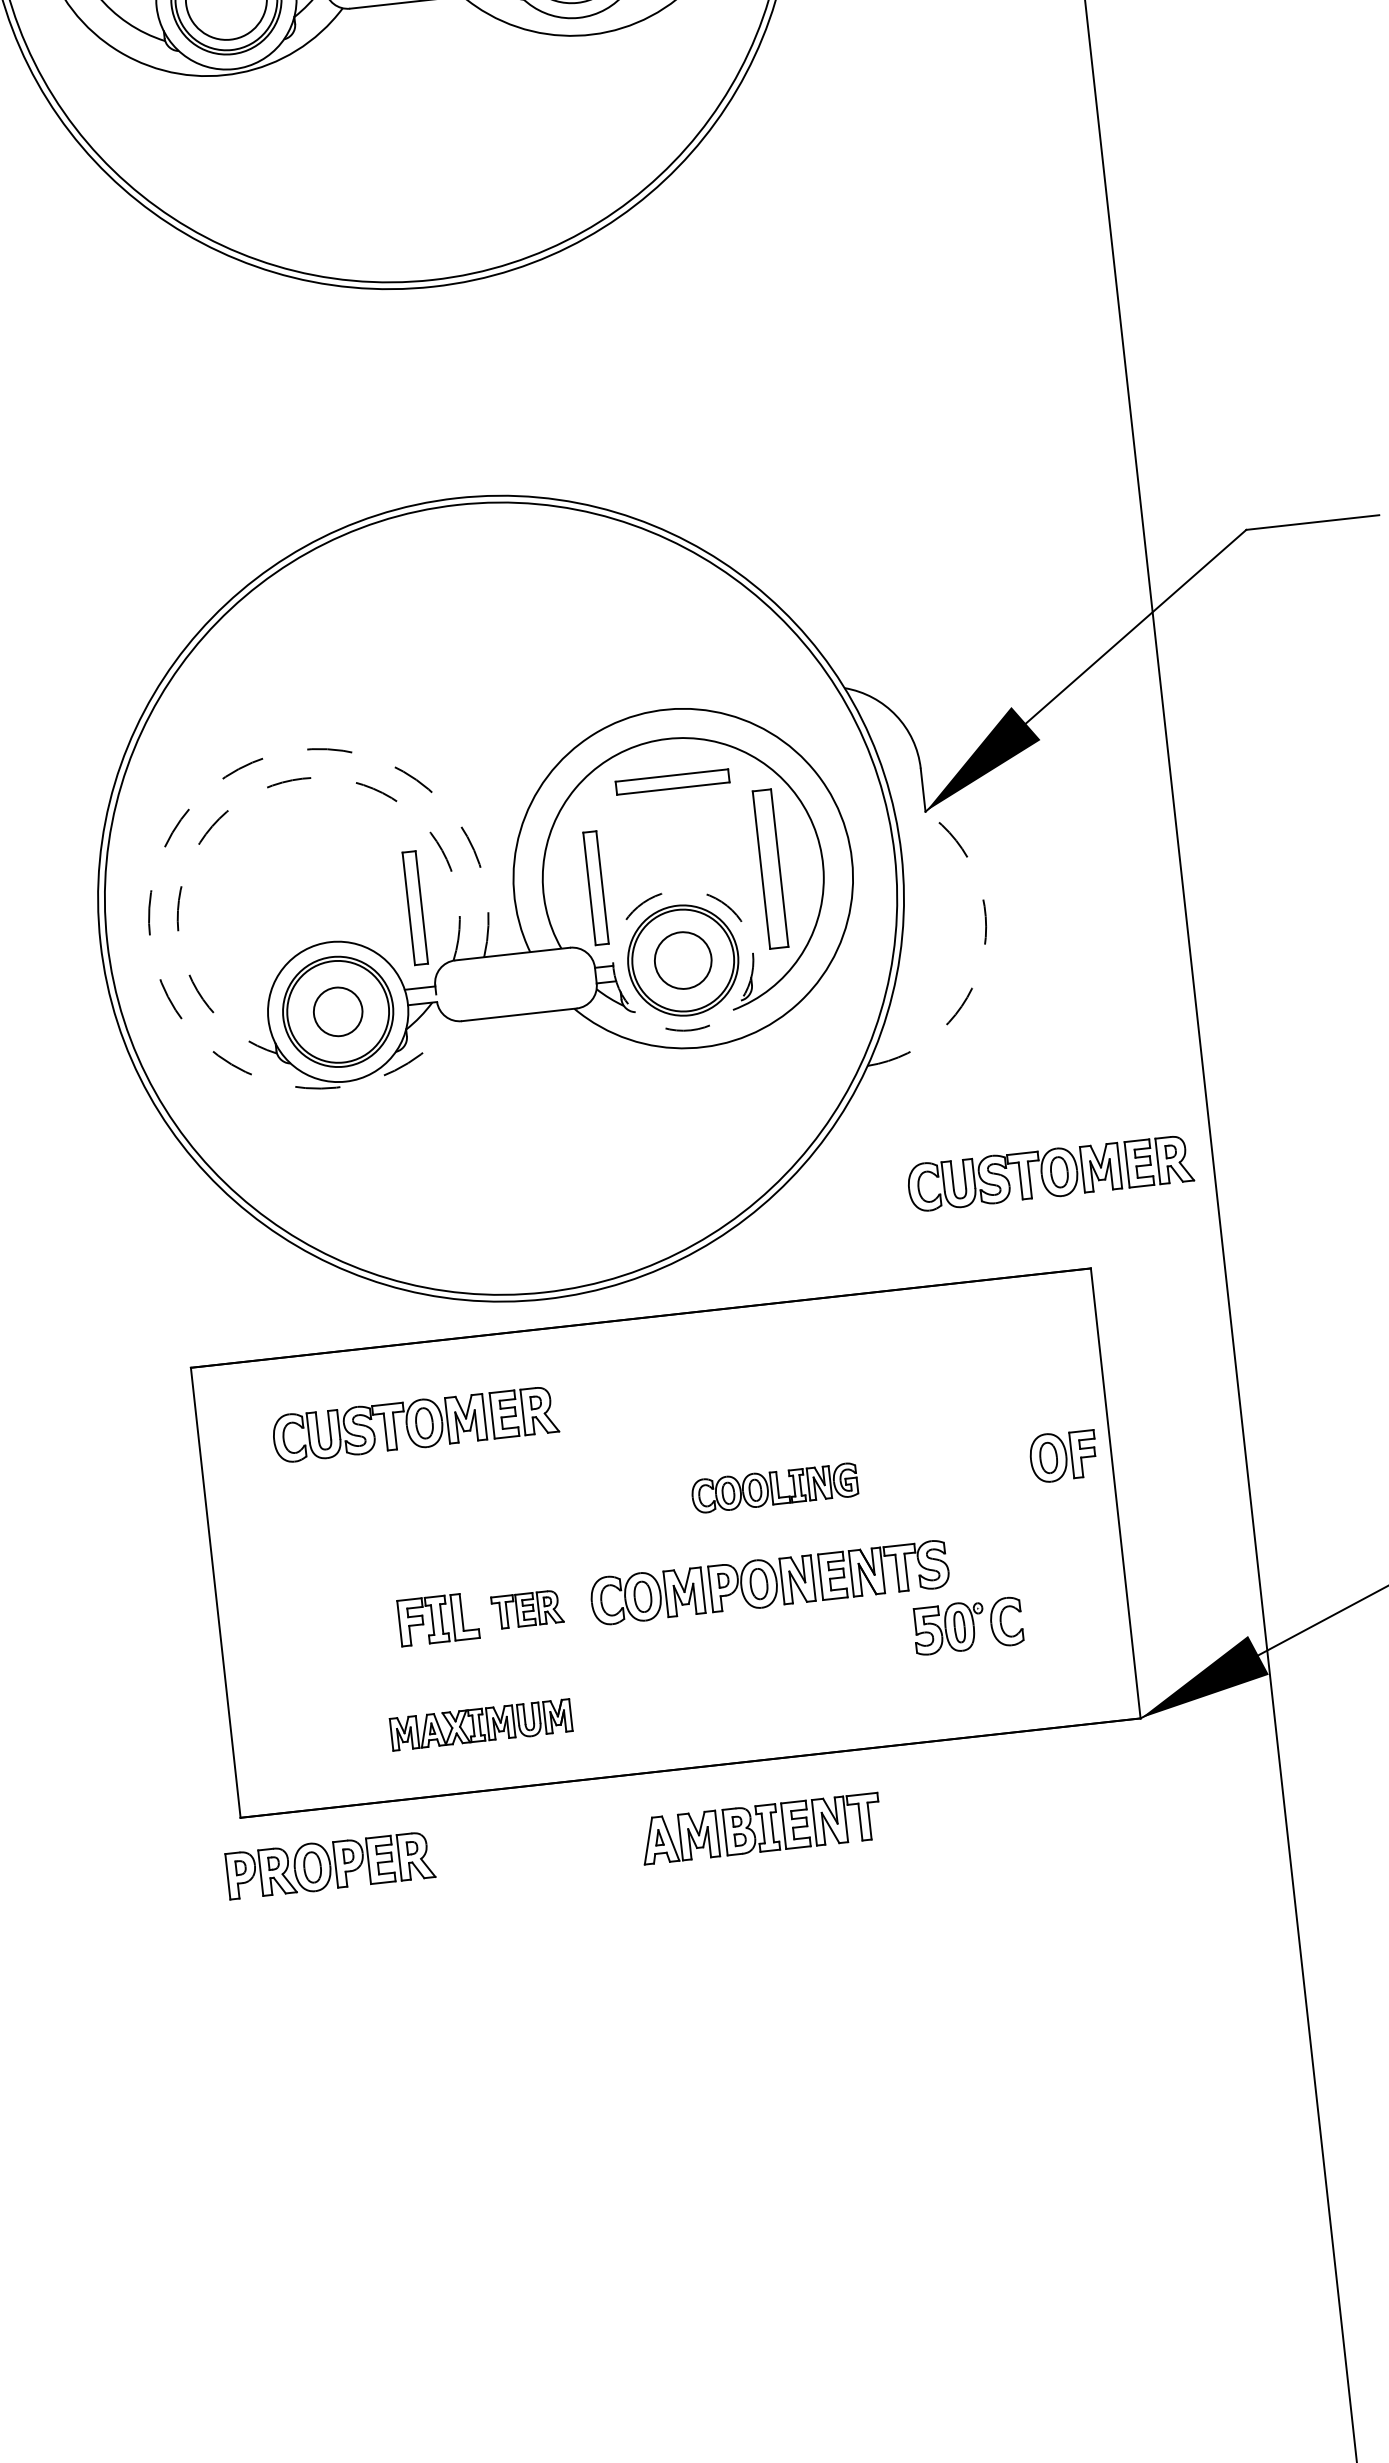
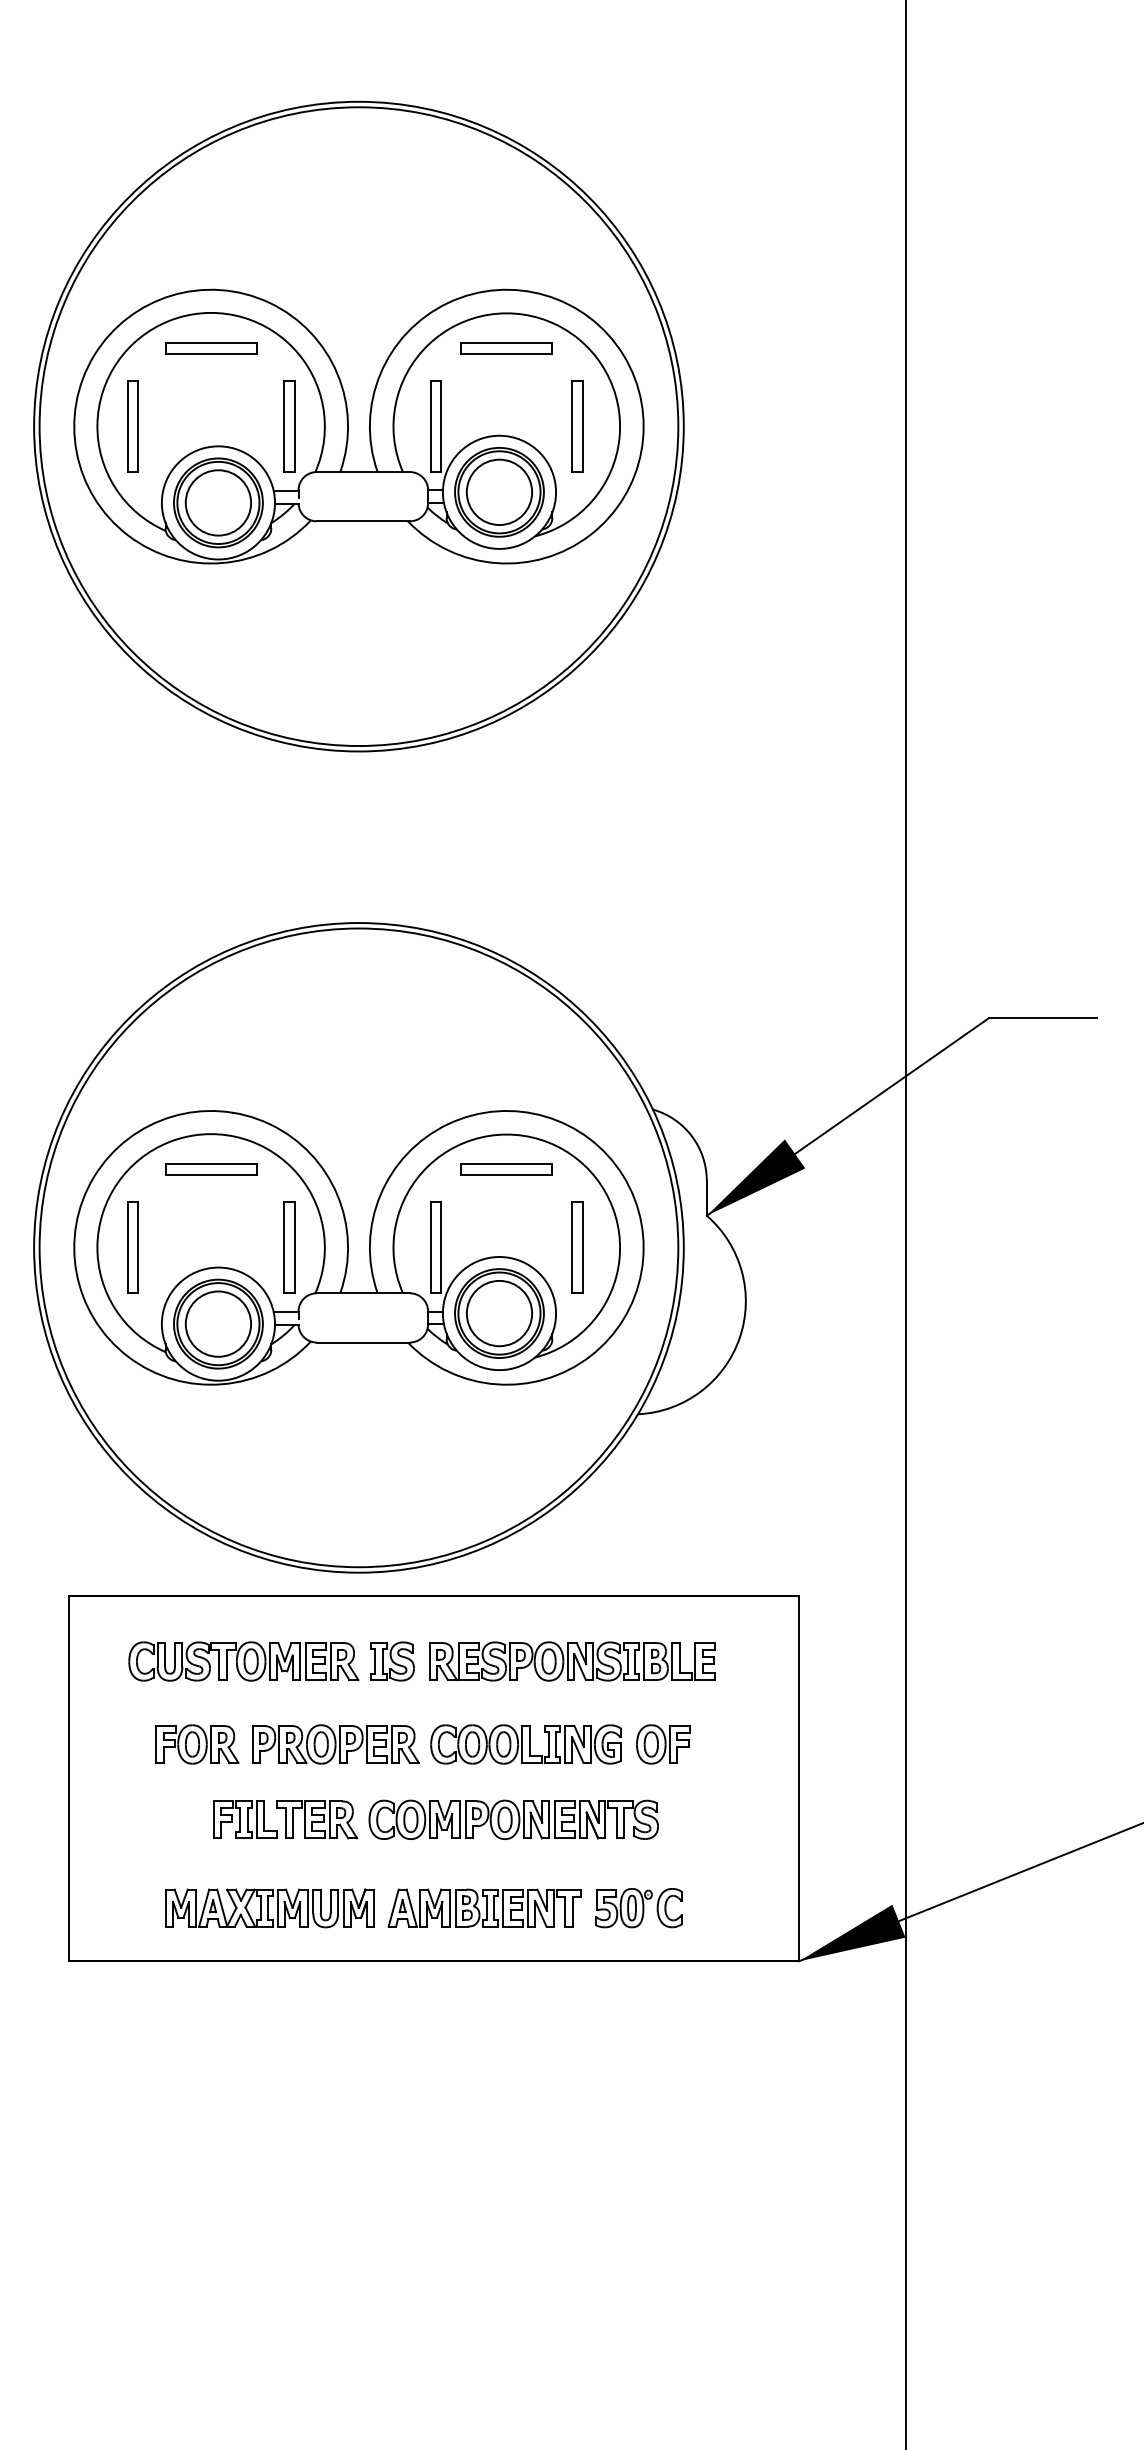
arc: (253, 794) -> (169, 1142), dashed -> solid
part: (308, 822) -> (211, 1169), added
arc: (165, 846) -> (94, 1176), dashed -> solid
part: (770, 868) -> (577, 1247), size x0.71
part: (221, 929) -> (132, 1247), added
arc: (982, 958) -> (739, 1338), dashed -> solid
circle: (683, 960) -> (499, 1313), dashed -> solid
circle: (683, 960) -> (499, 1313), size x1.43
circle: (338, 1011) -> (218, 1323), size x1.67
part: (1049, 1173) -> (774, 1516), removed
part: (820, 1379) -> (572, 1661), added
part: (598, 1404) -> (392, 1661), added
part: (1063, 1456) -> (663, 1744), moved
part: (773, 1488) -> (525, 1744), size x1.43
part: (369, 1532) -> (197, 1744), added
part: (527, 1609) -> (317, 1819), size x1.43
part: (967, 1626) -> (638, 1908), moved
part: (480, 1725) -> (269, 1908), size x1.43
part: (760, 1828) -> (484, 1907), moved
part: (330, 1865) -> (335, 1744), moved

